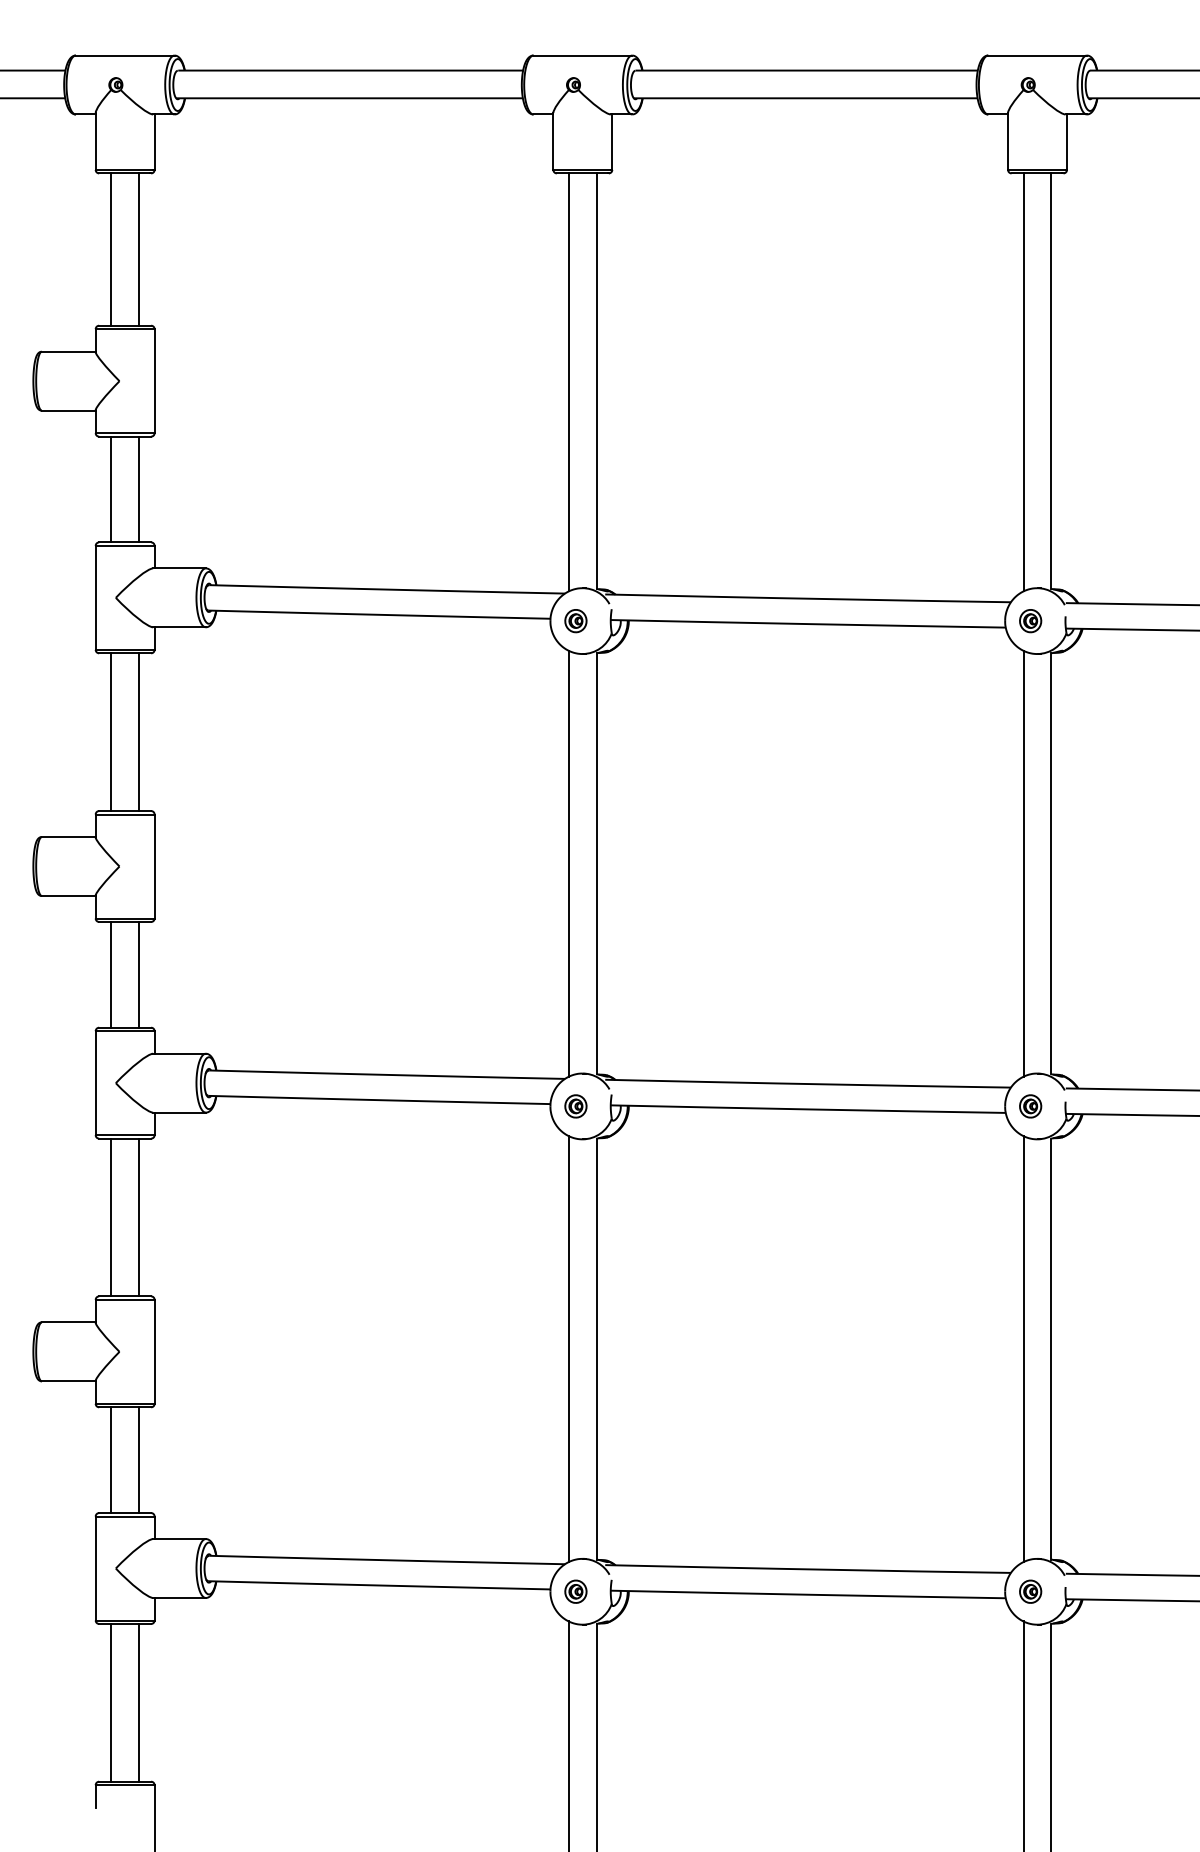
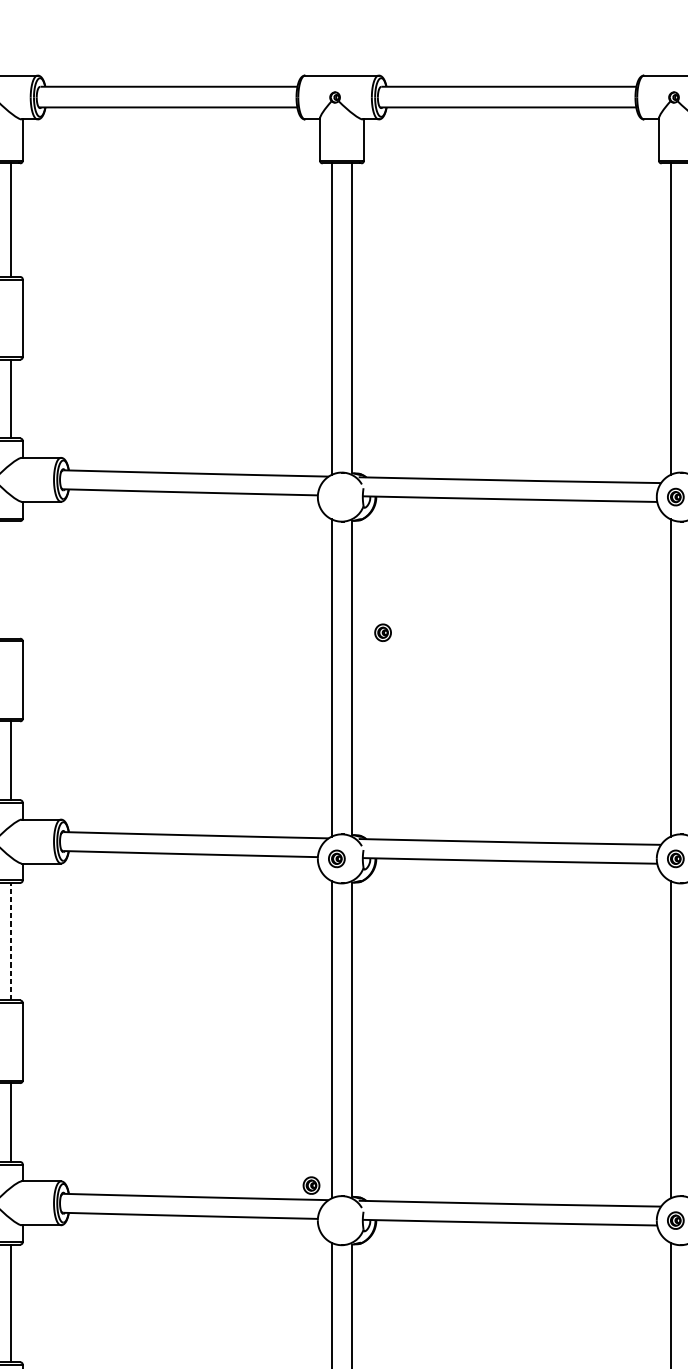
part: (575, 621) -> (382, 633), moved
line: (139, 732) -> (11, 580), removed
line: (139, 1217) -> (11, 941), solid -> dashed
part: (575, 1591) -> (311, 1185), moved

